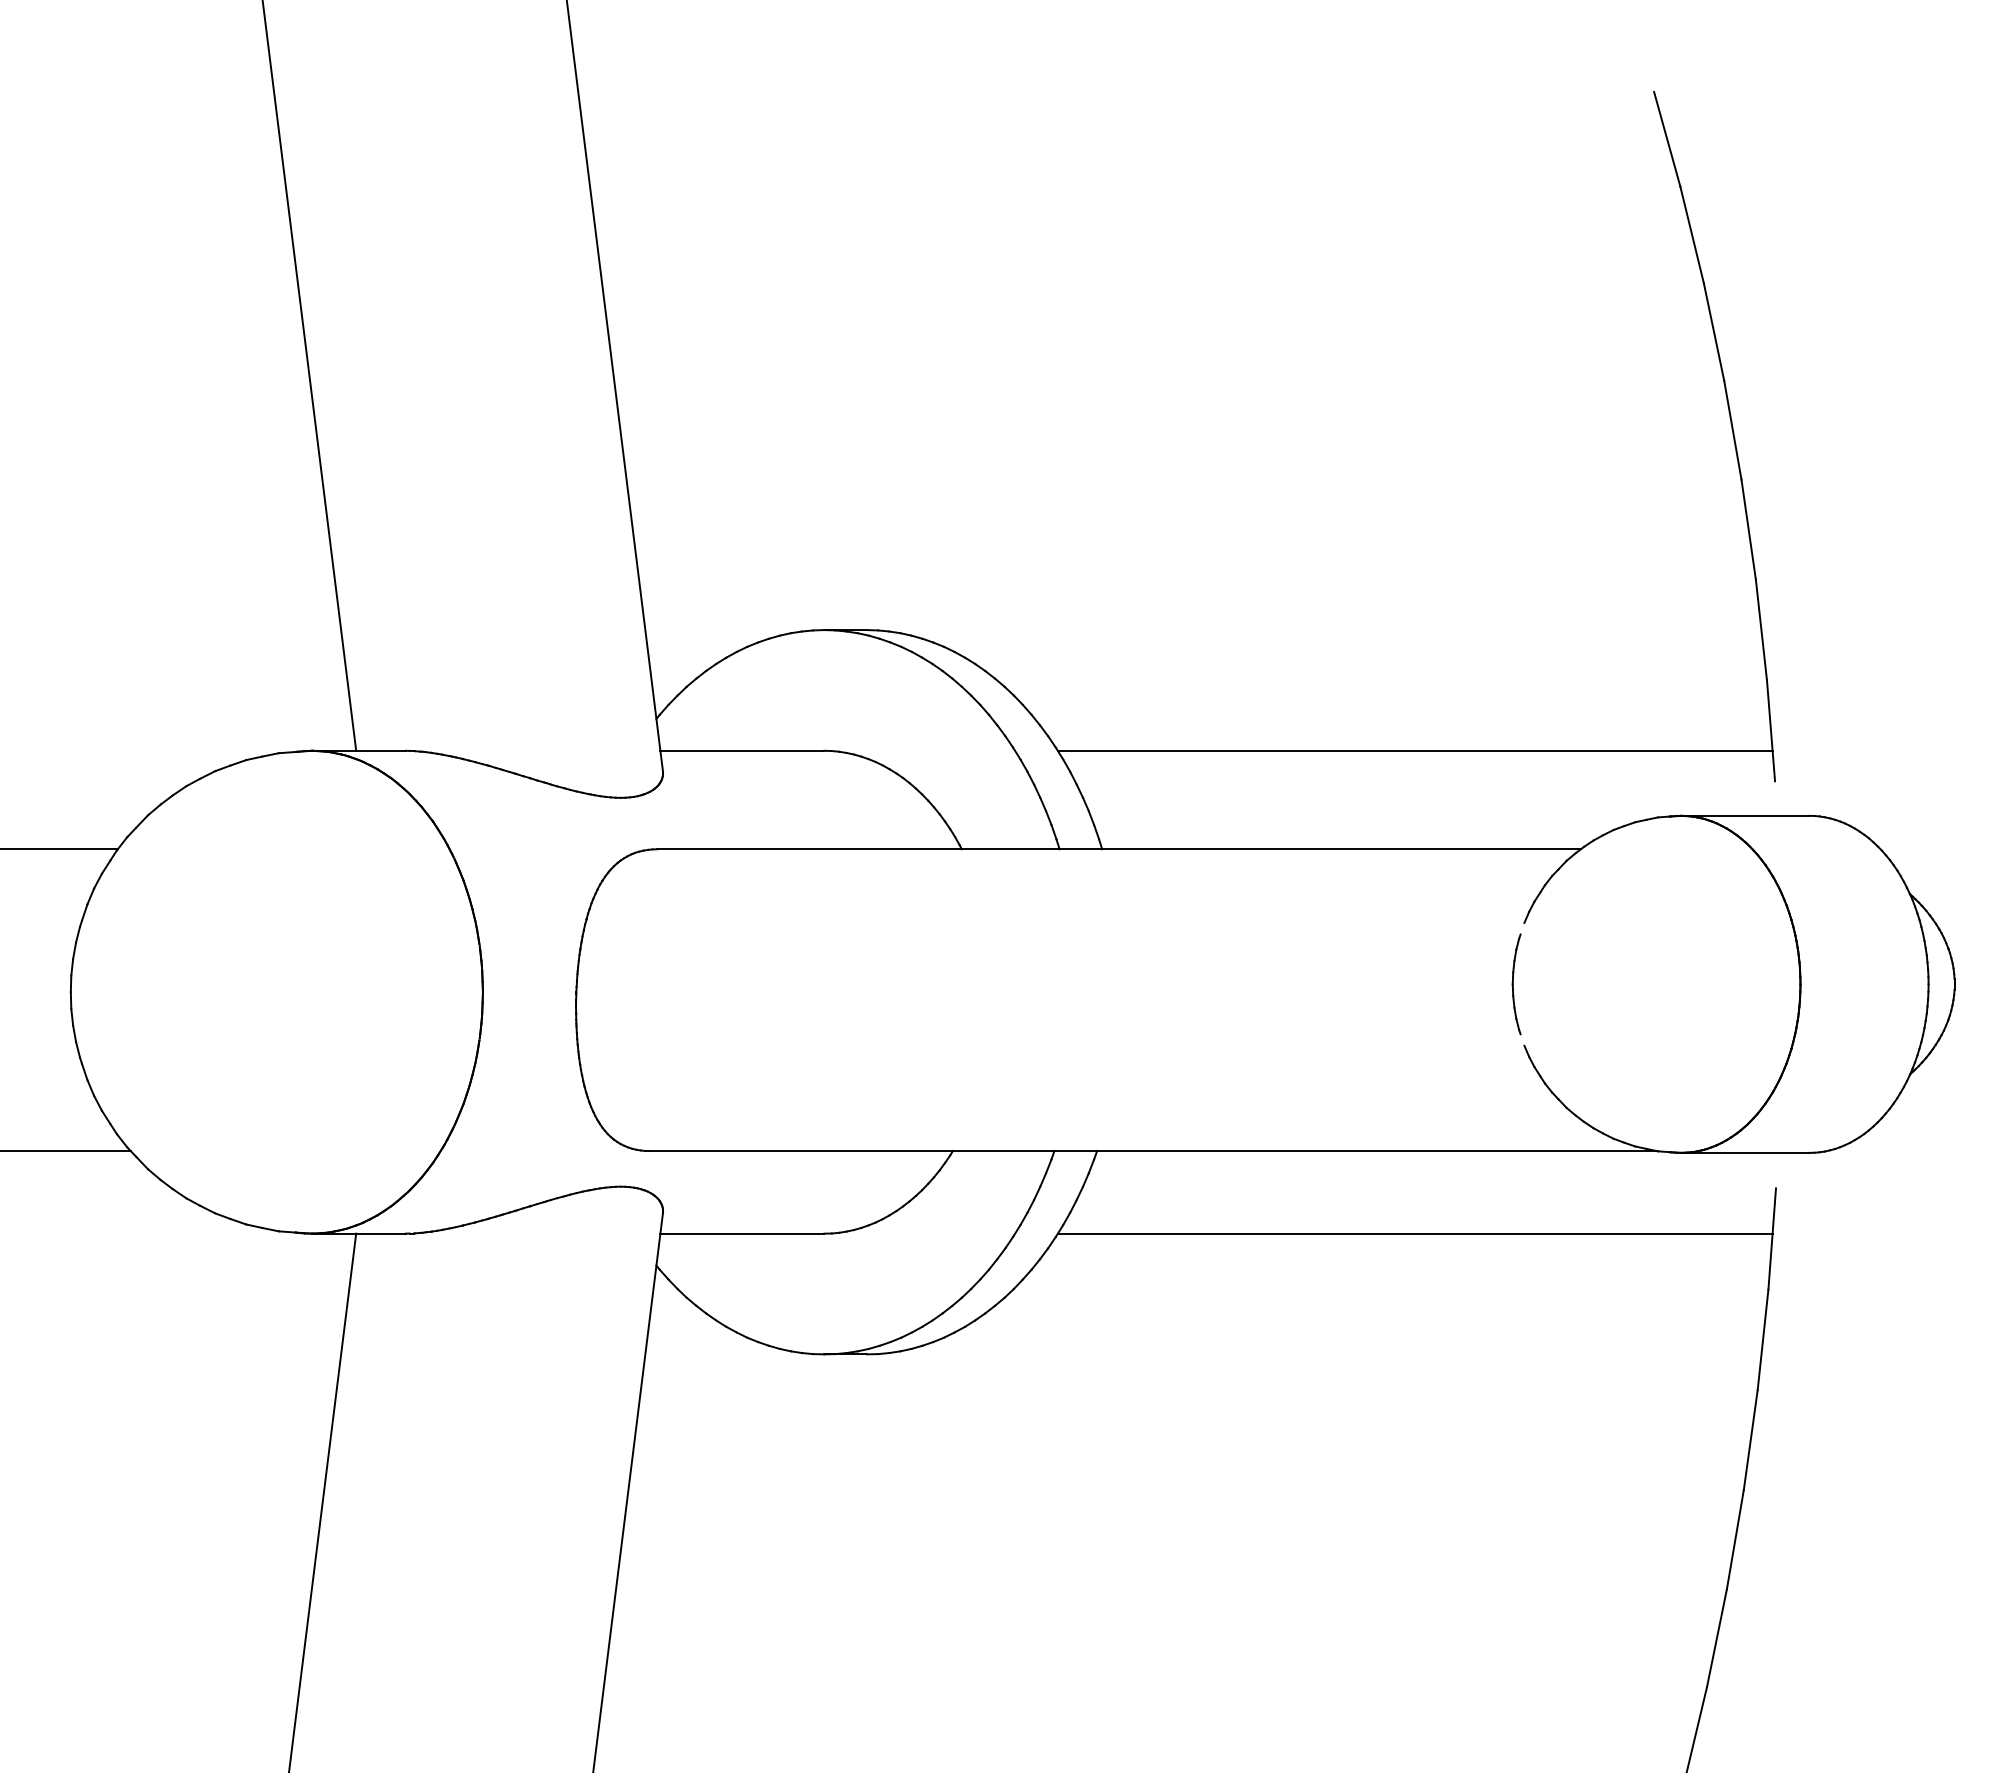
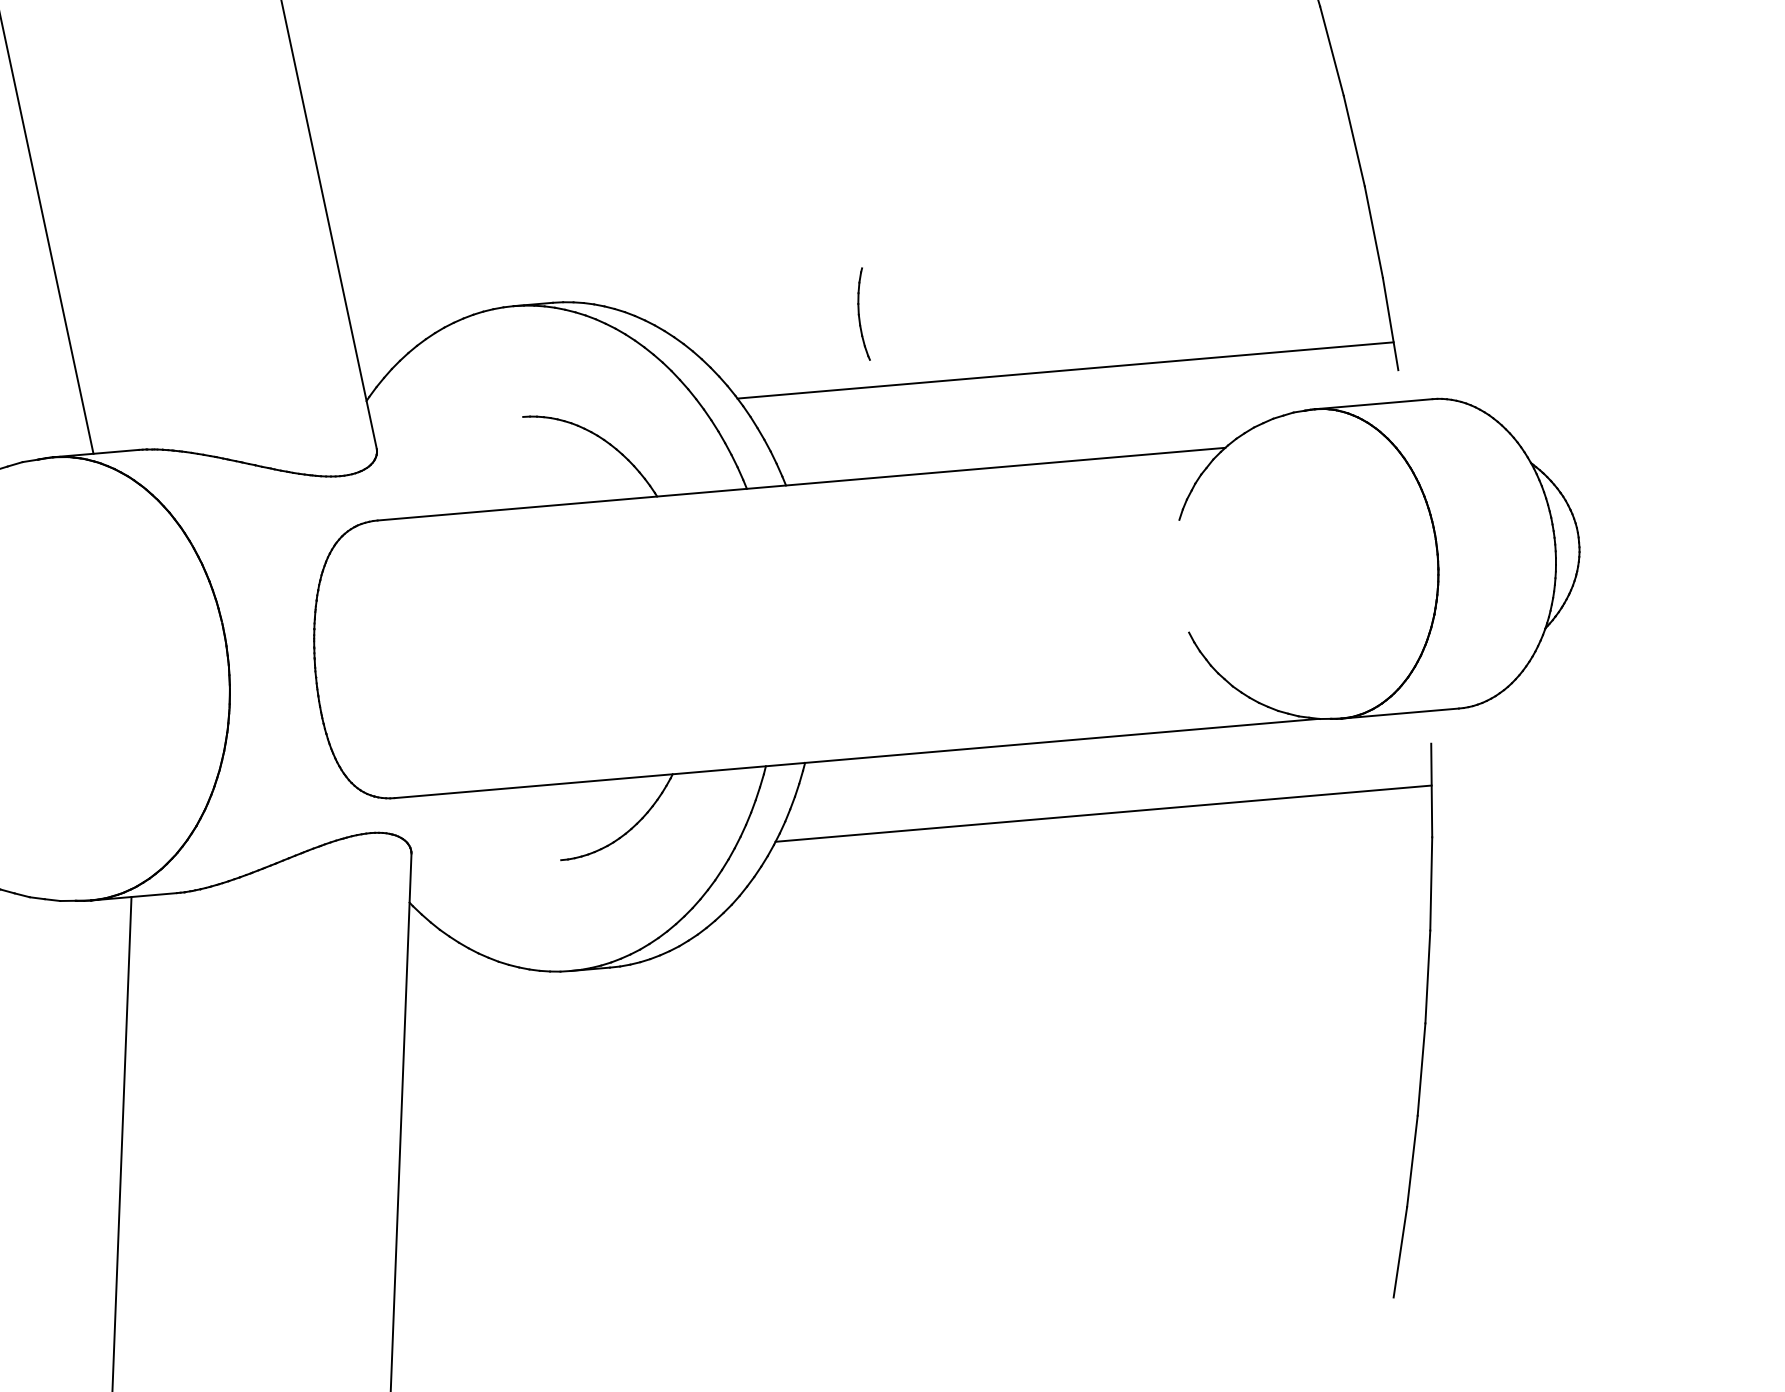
line: (742, 750) -> (448, 423), removed
part: (1516, 984) -> (862, 314), moved
line: (741, 1233) -> (485, 866), removed

